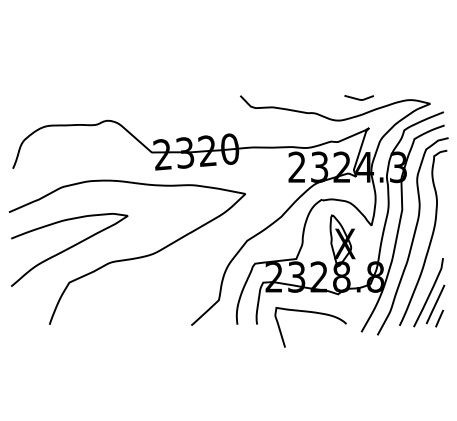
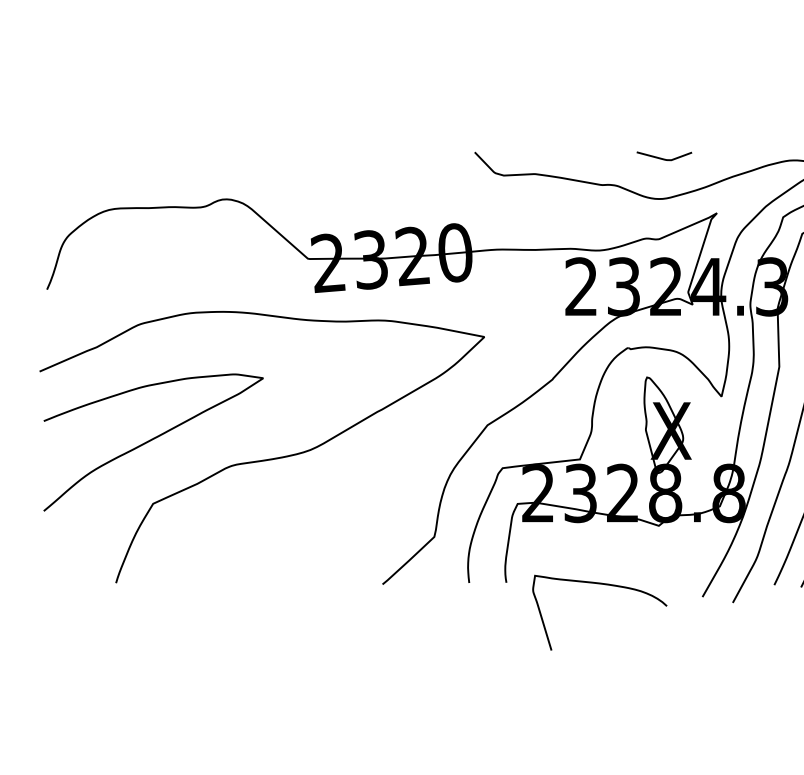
curve: (358, 98) -> (663, 157), moved
curve: (312, 313) -> (602, 586), moved

